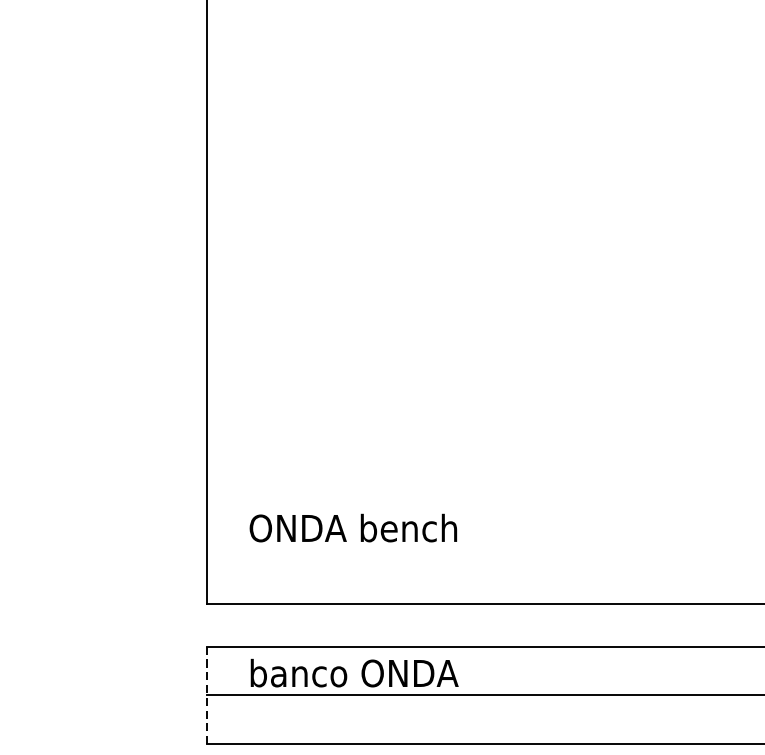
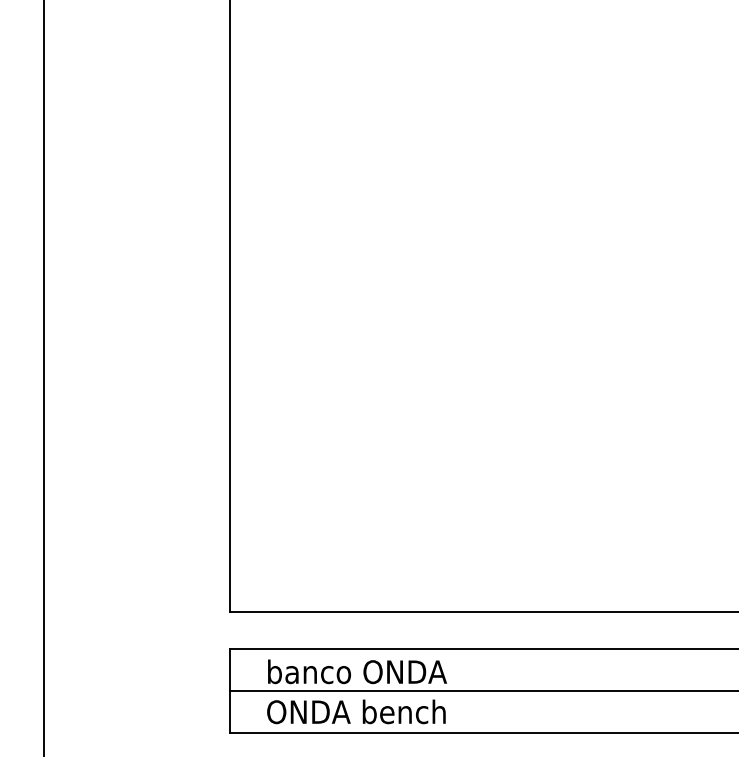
text: (353, 527) -> (356, 711), moved
line: (207, 694) -> (230, 690), dashed -> solid

